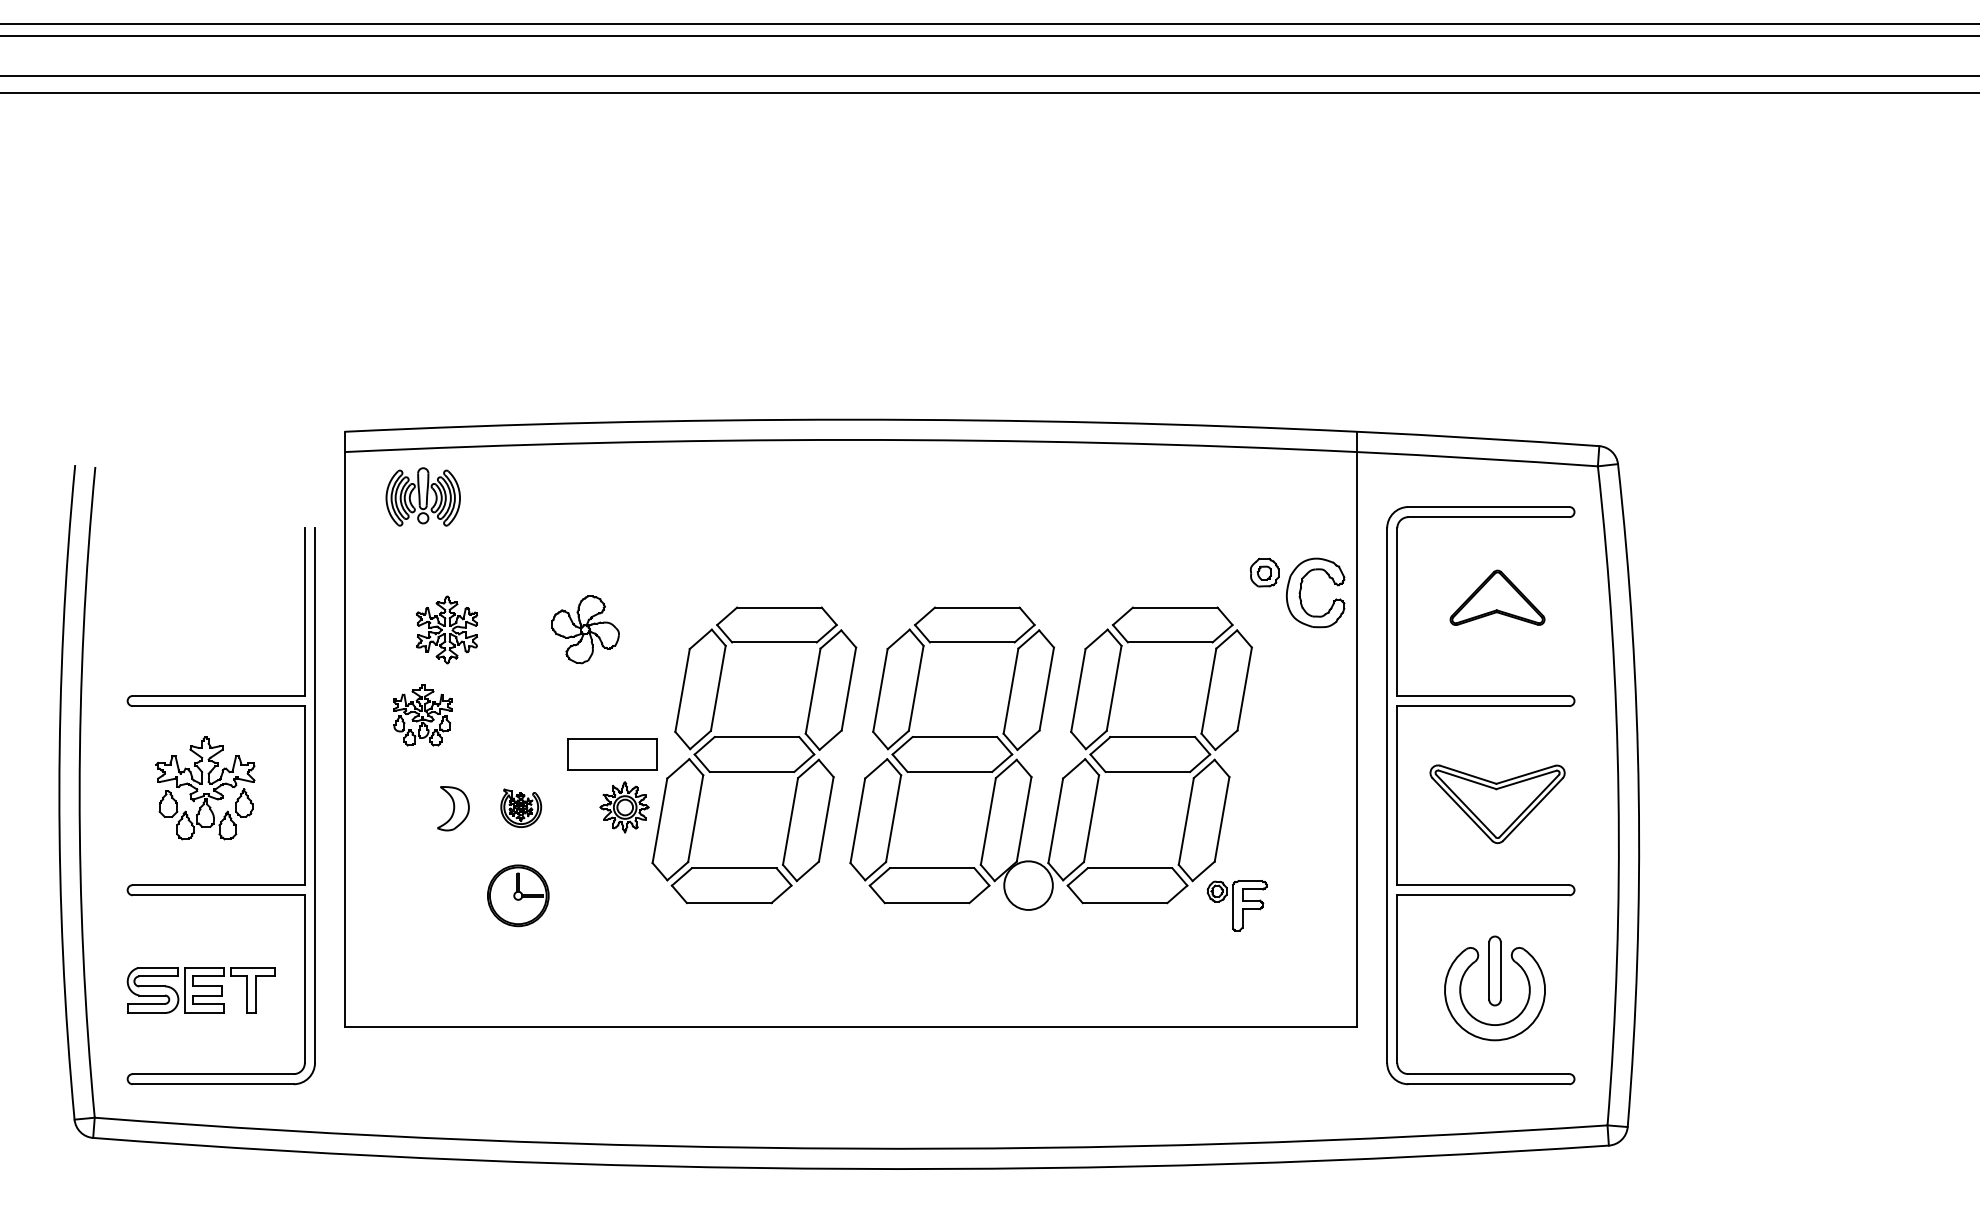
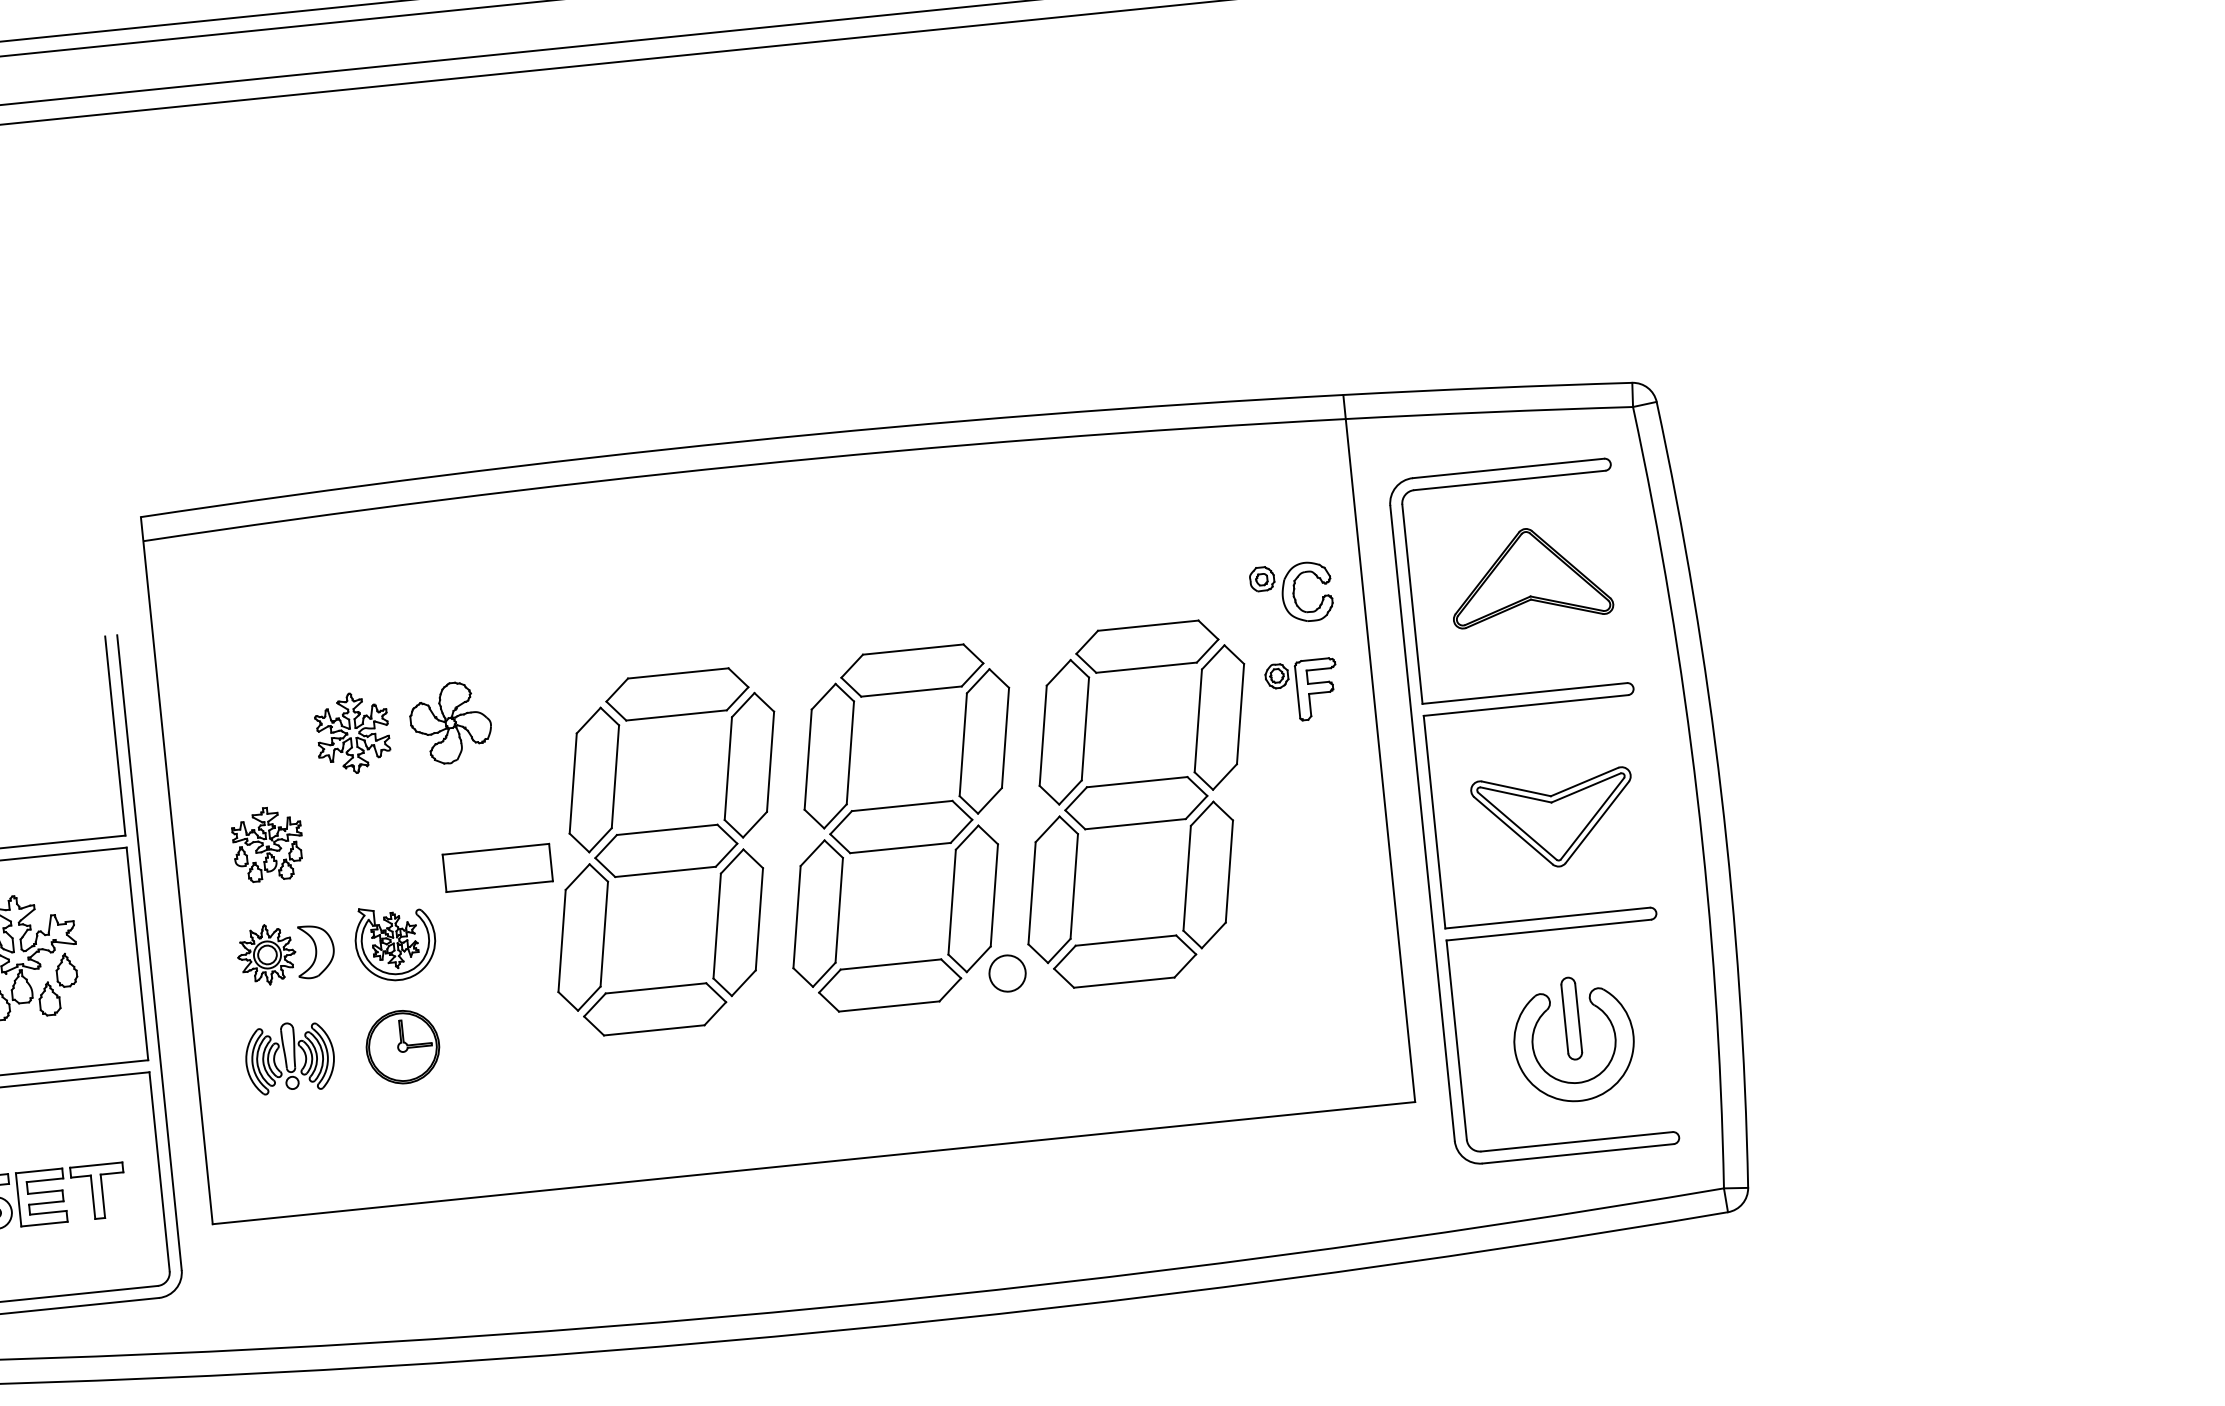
part: (422, 496) -> (289, 1057), moved
part: (1297, 592) -> (1291, 593), size x0.71
part: (1497, 597) -> (1529, 574), size x1.43
part: (446, 629) -> (352, 732), moved
part: (624, 807) -> (266, 955), moved
part: (521, 808) -> (396, 943), size x1.67
circle: (1028, 885) -> (1007, 973), size x0.62
part: (1236, 905) -> (1301, 690), moved

